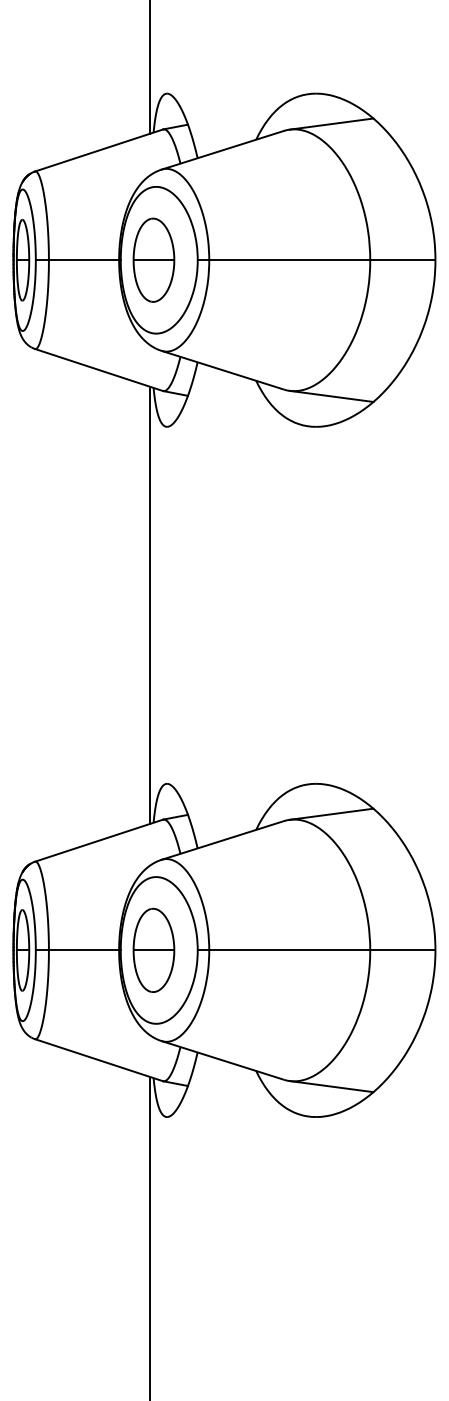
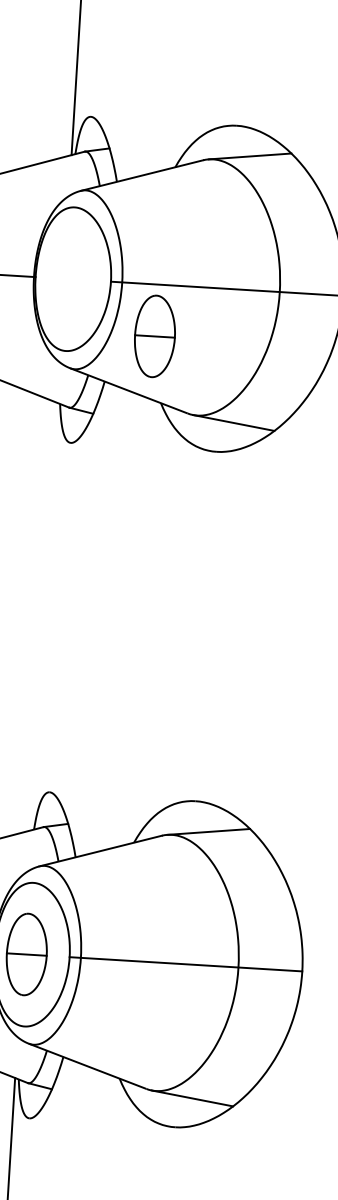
part: (153, 259) -> (154, 335), moved
line: (149, 605) -> (43, 616), removed

